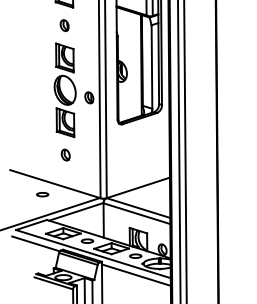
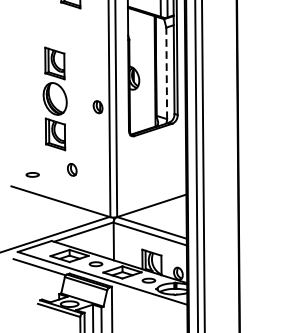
part: (64, 25) -> (70, 27), removed
line: (151, 67) -> (166, 73), solid -> dashed
part: (64, 90) -> (54, 99), moved
part: (42, 194) -> (32, 174), moved
line: (135, 274) -> (148, 300), removed

